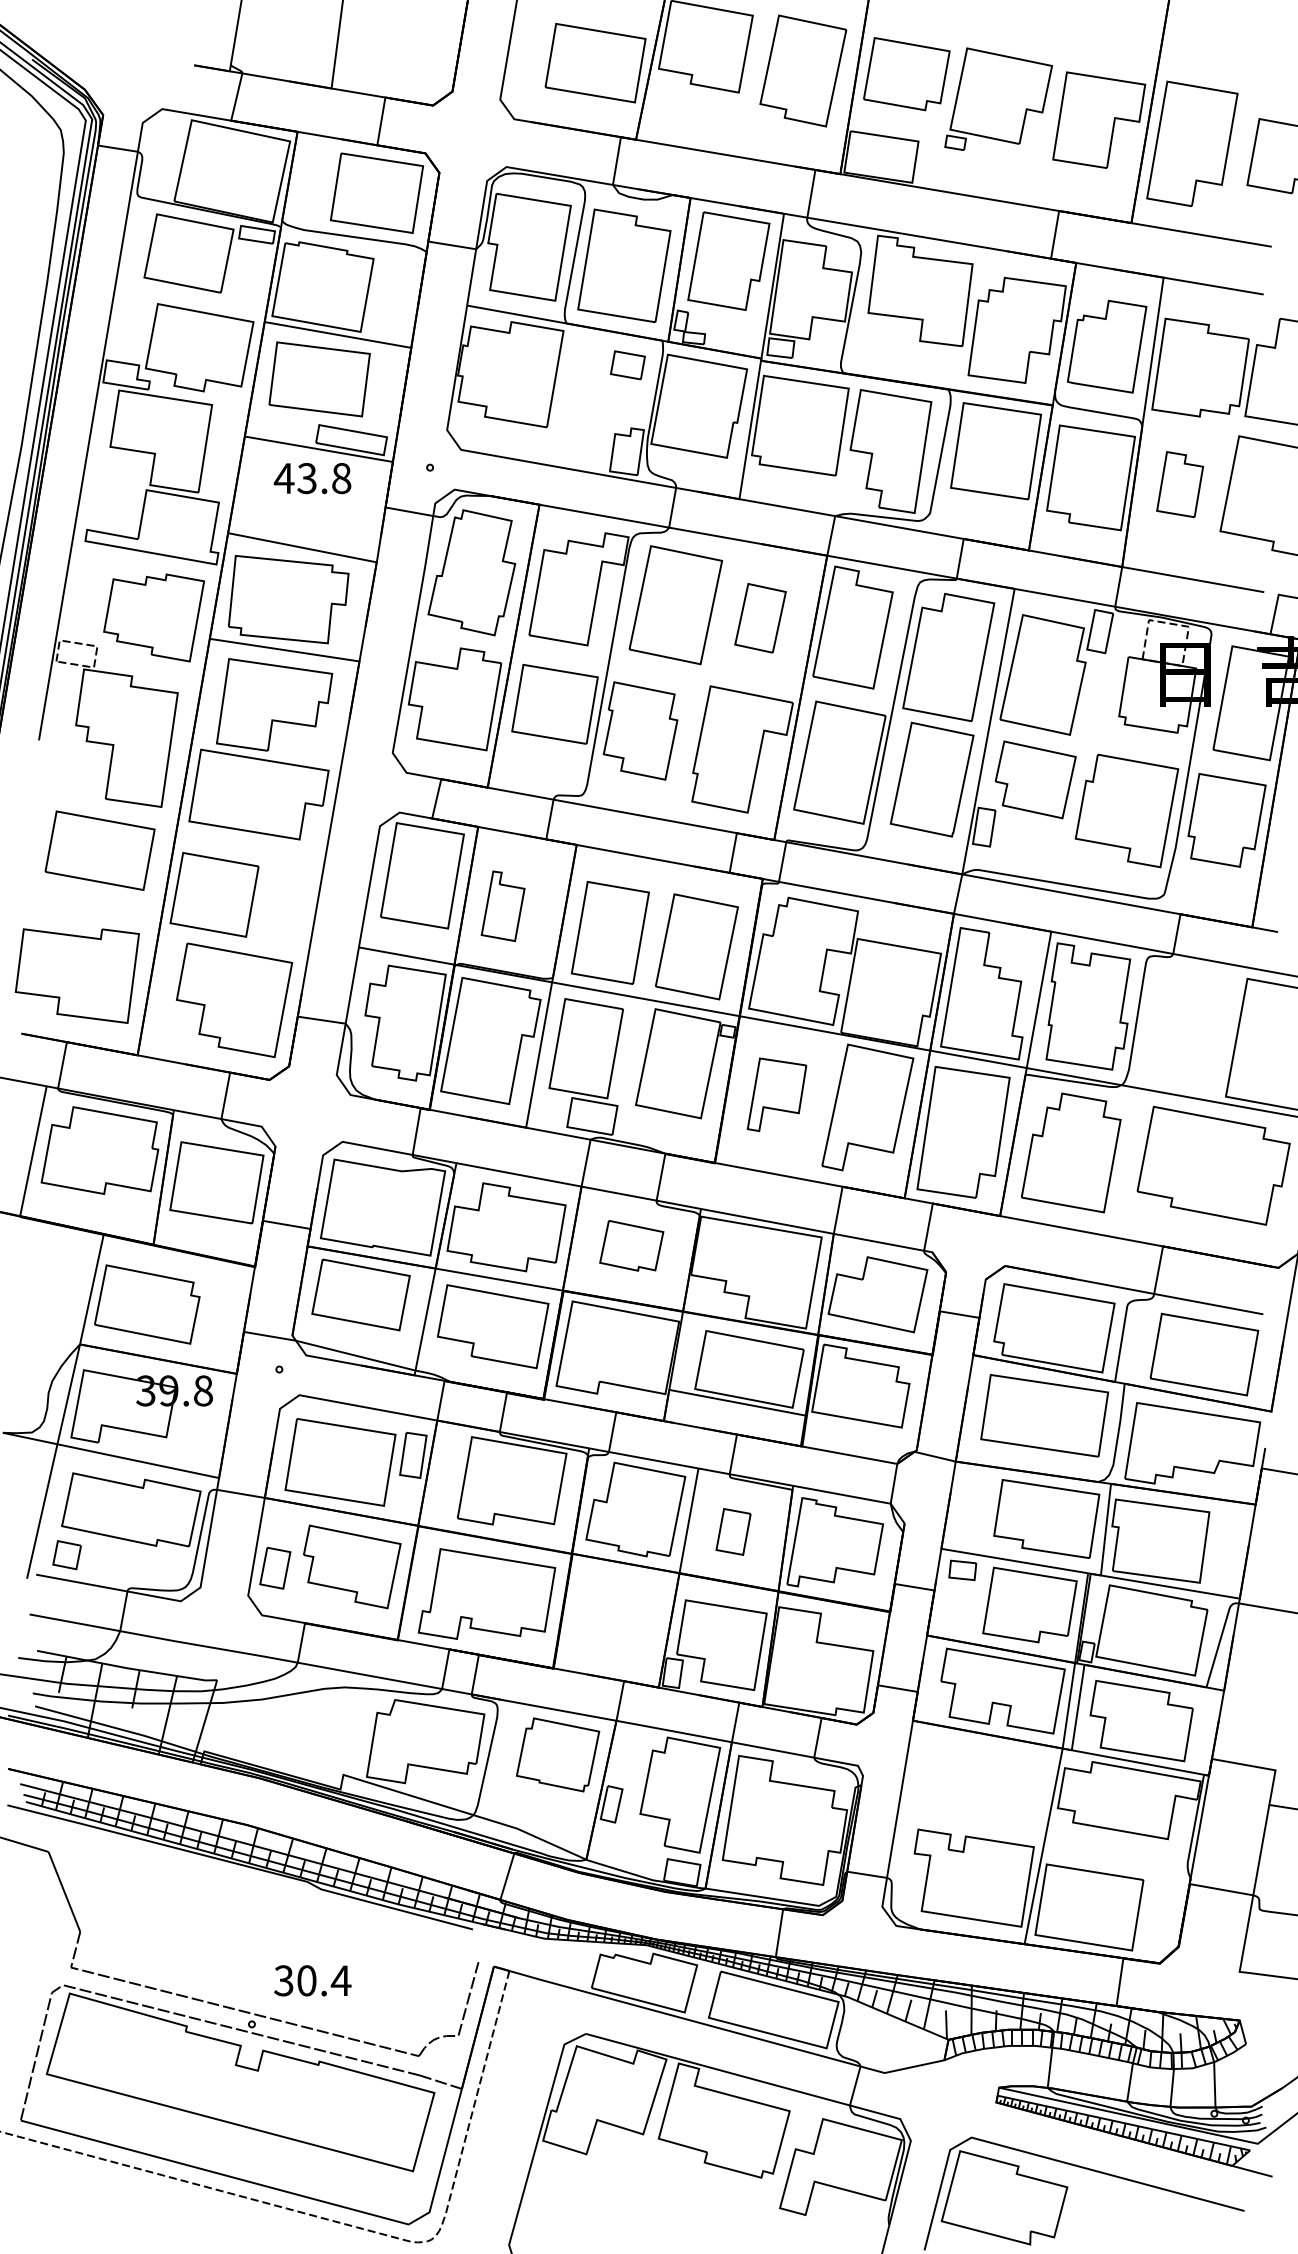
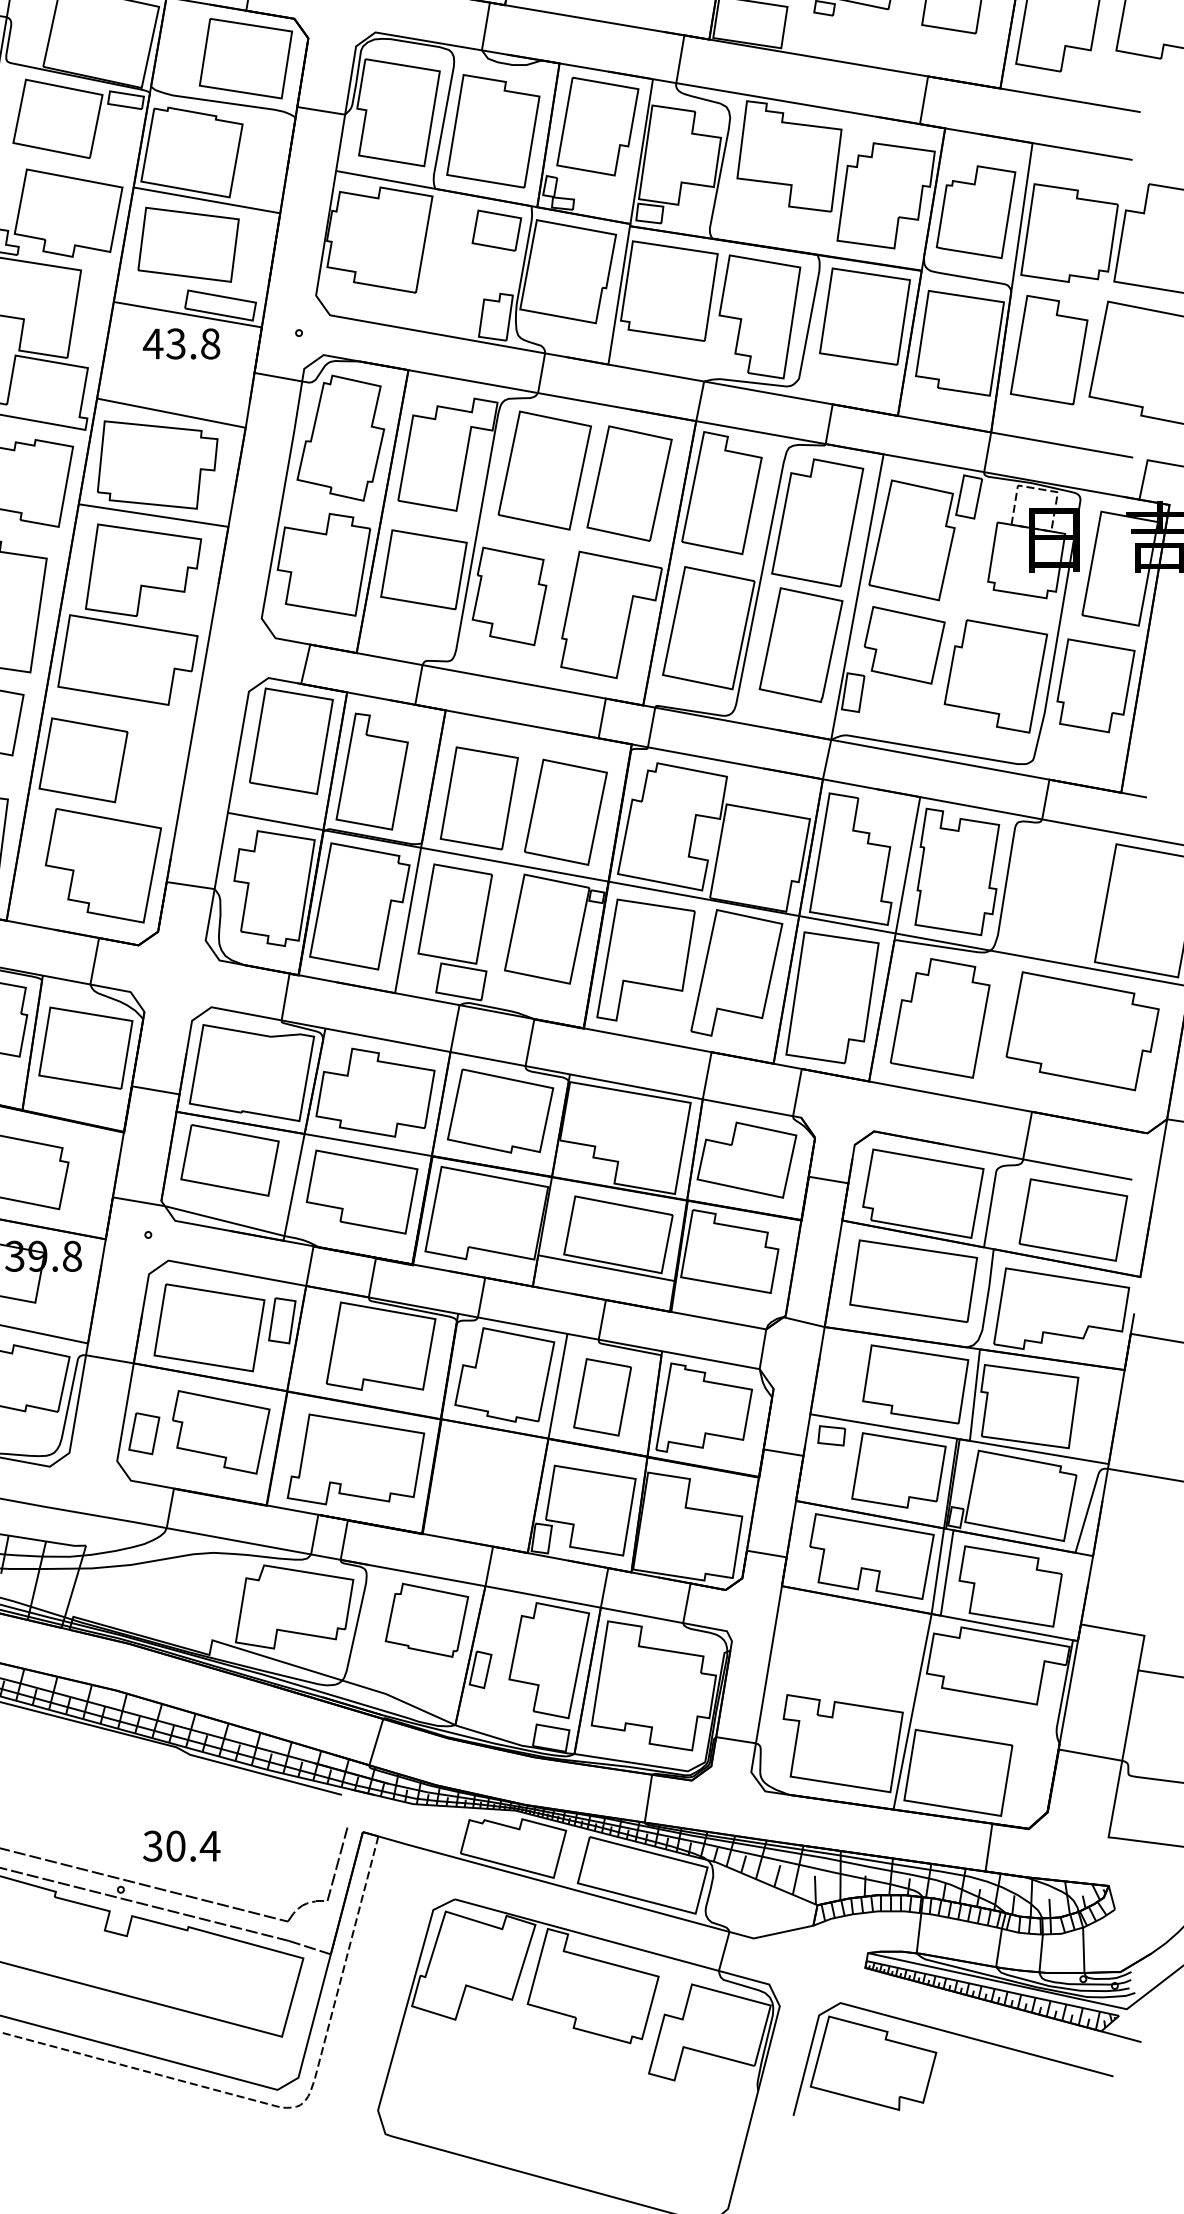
part: (627, 365) -> (496, 230), size x1.43
part: (1179, 484) -> (1048, 349), size x1.67
part: (760, 618) -> (629, 483), size x1.67
part: (502, 906) -> (371, 771), size x1.67
part: (776, 1094) -> (645, 959), size x1.67
part: (631, 1245) -> (500, 1110), size x1.67
part: (733, 1531) -> (602, 1396), size x1.67

